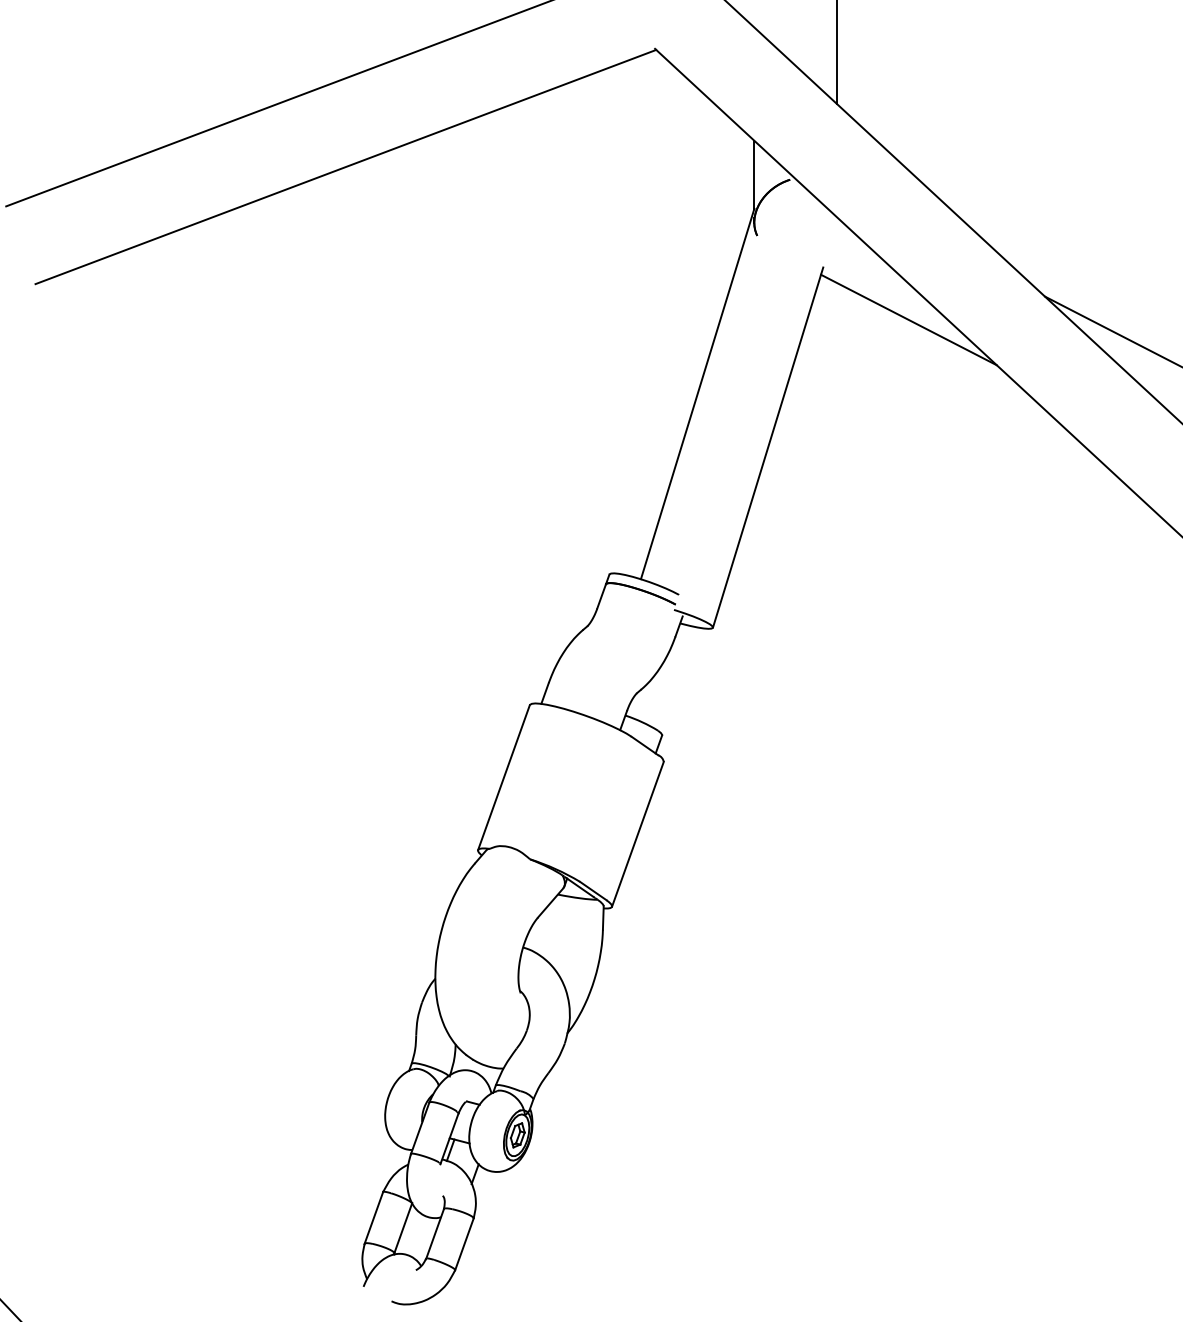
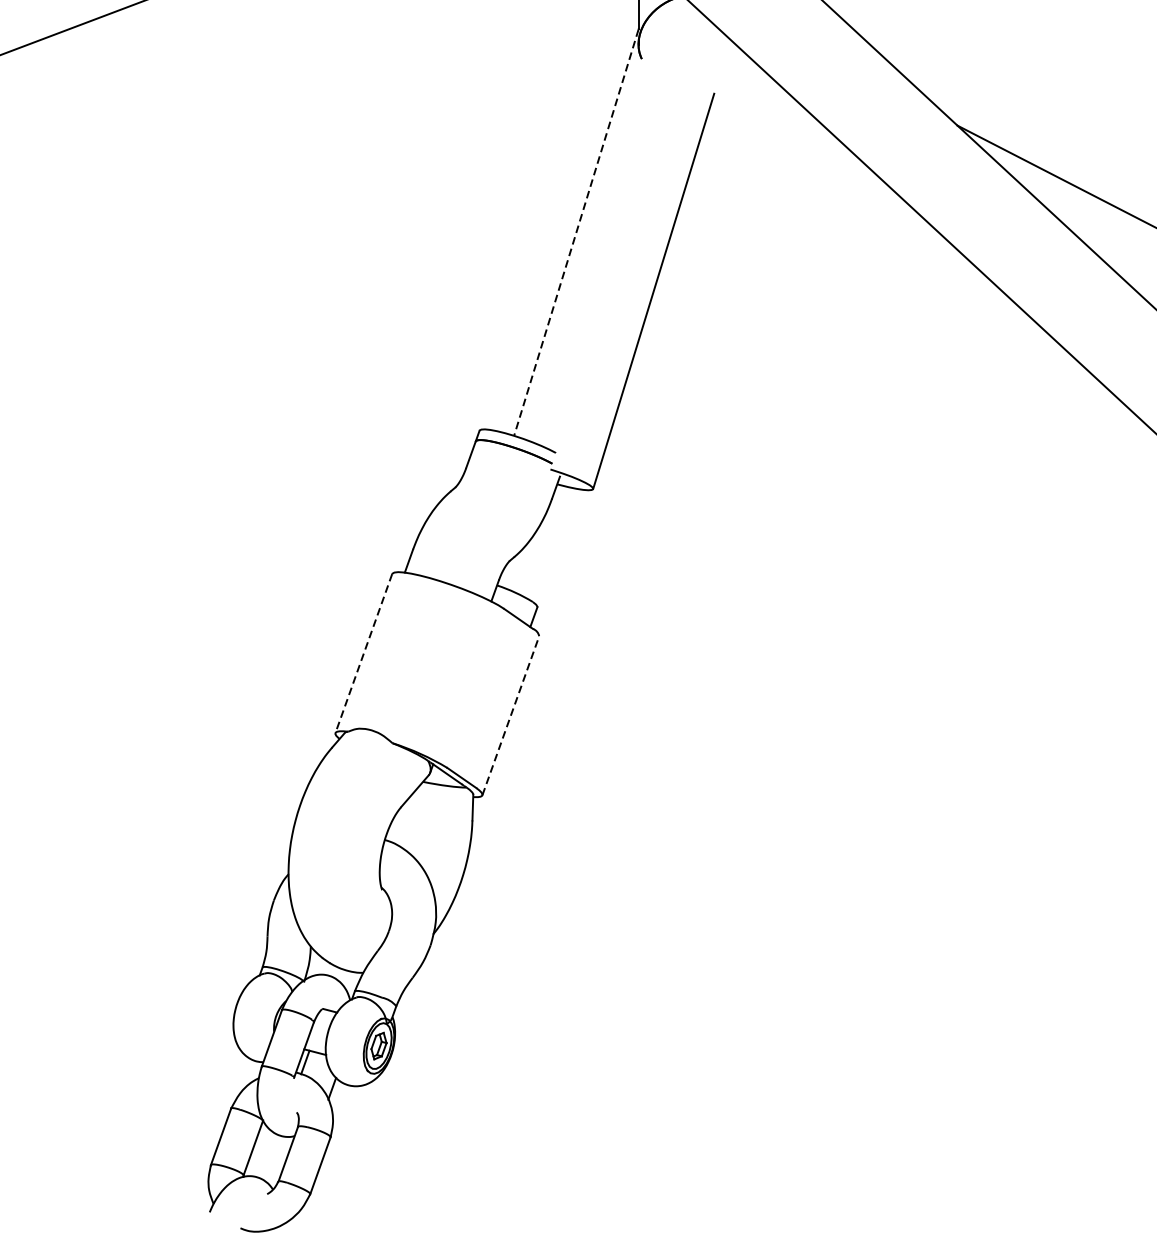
line: (908, 319) -> (807, 150), removed
line: (697, 394) -> (576, 233), solid -> dashed
line: (503, 777) -> (363, 653), solid -> dashed
line: (637, 834) -> (510, 715), solid -> dashed

